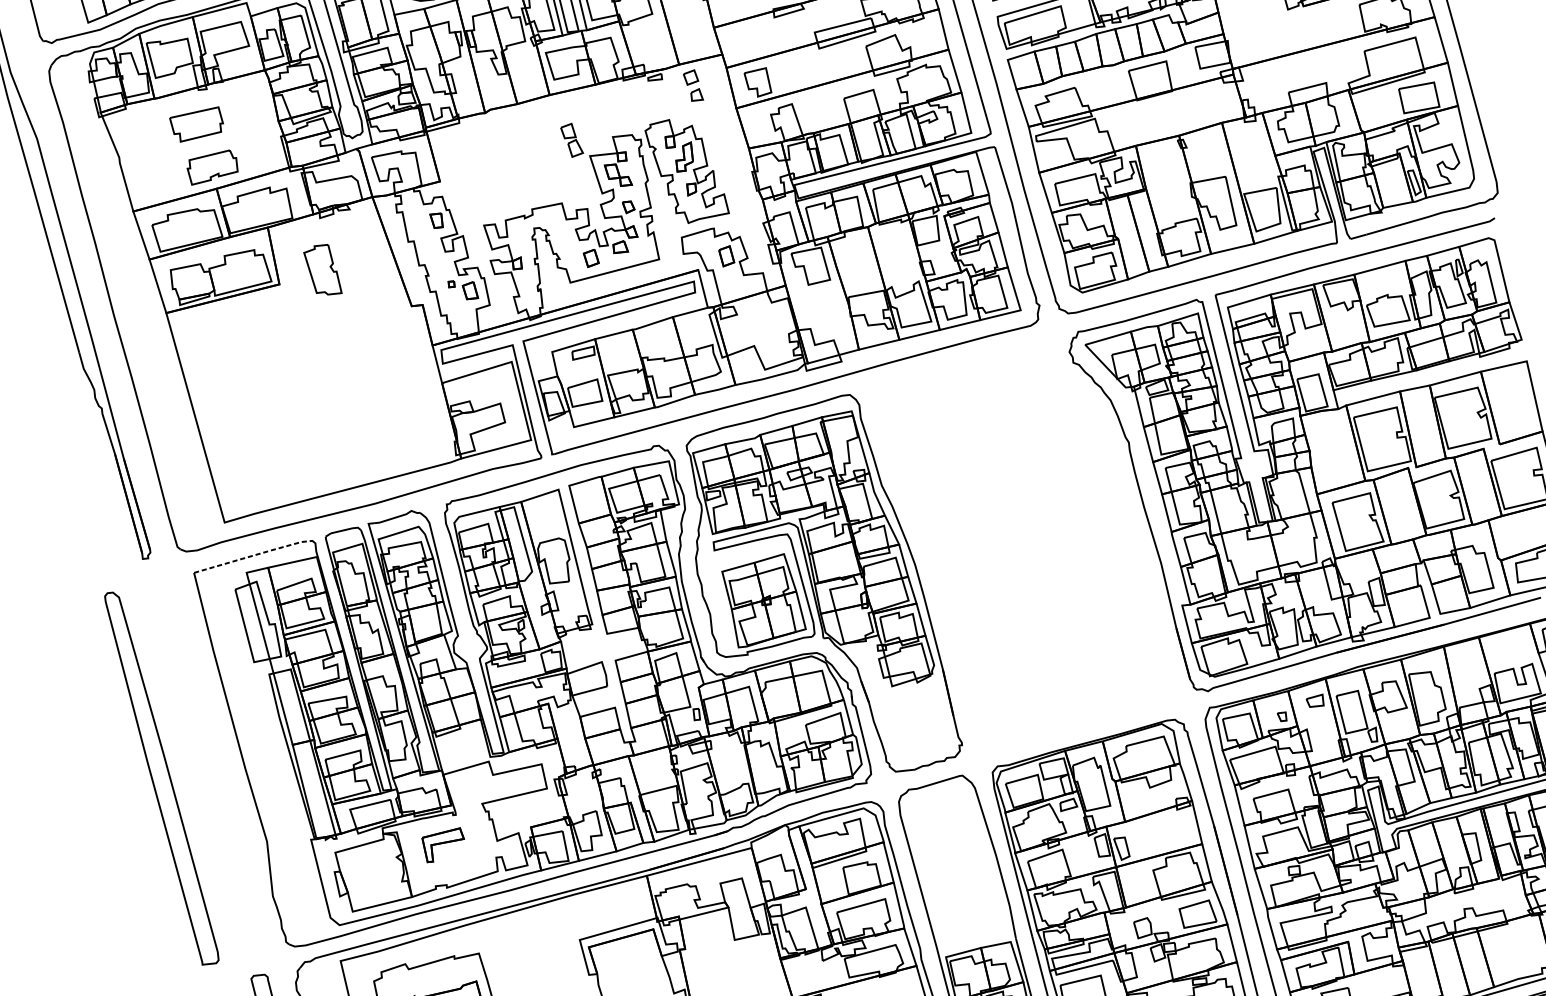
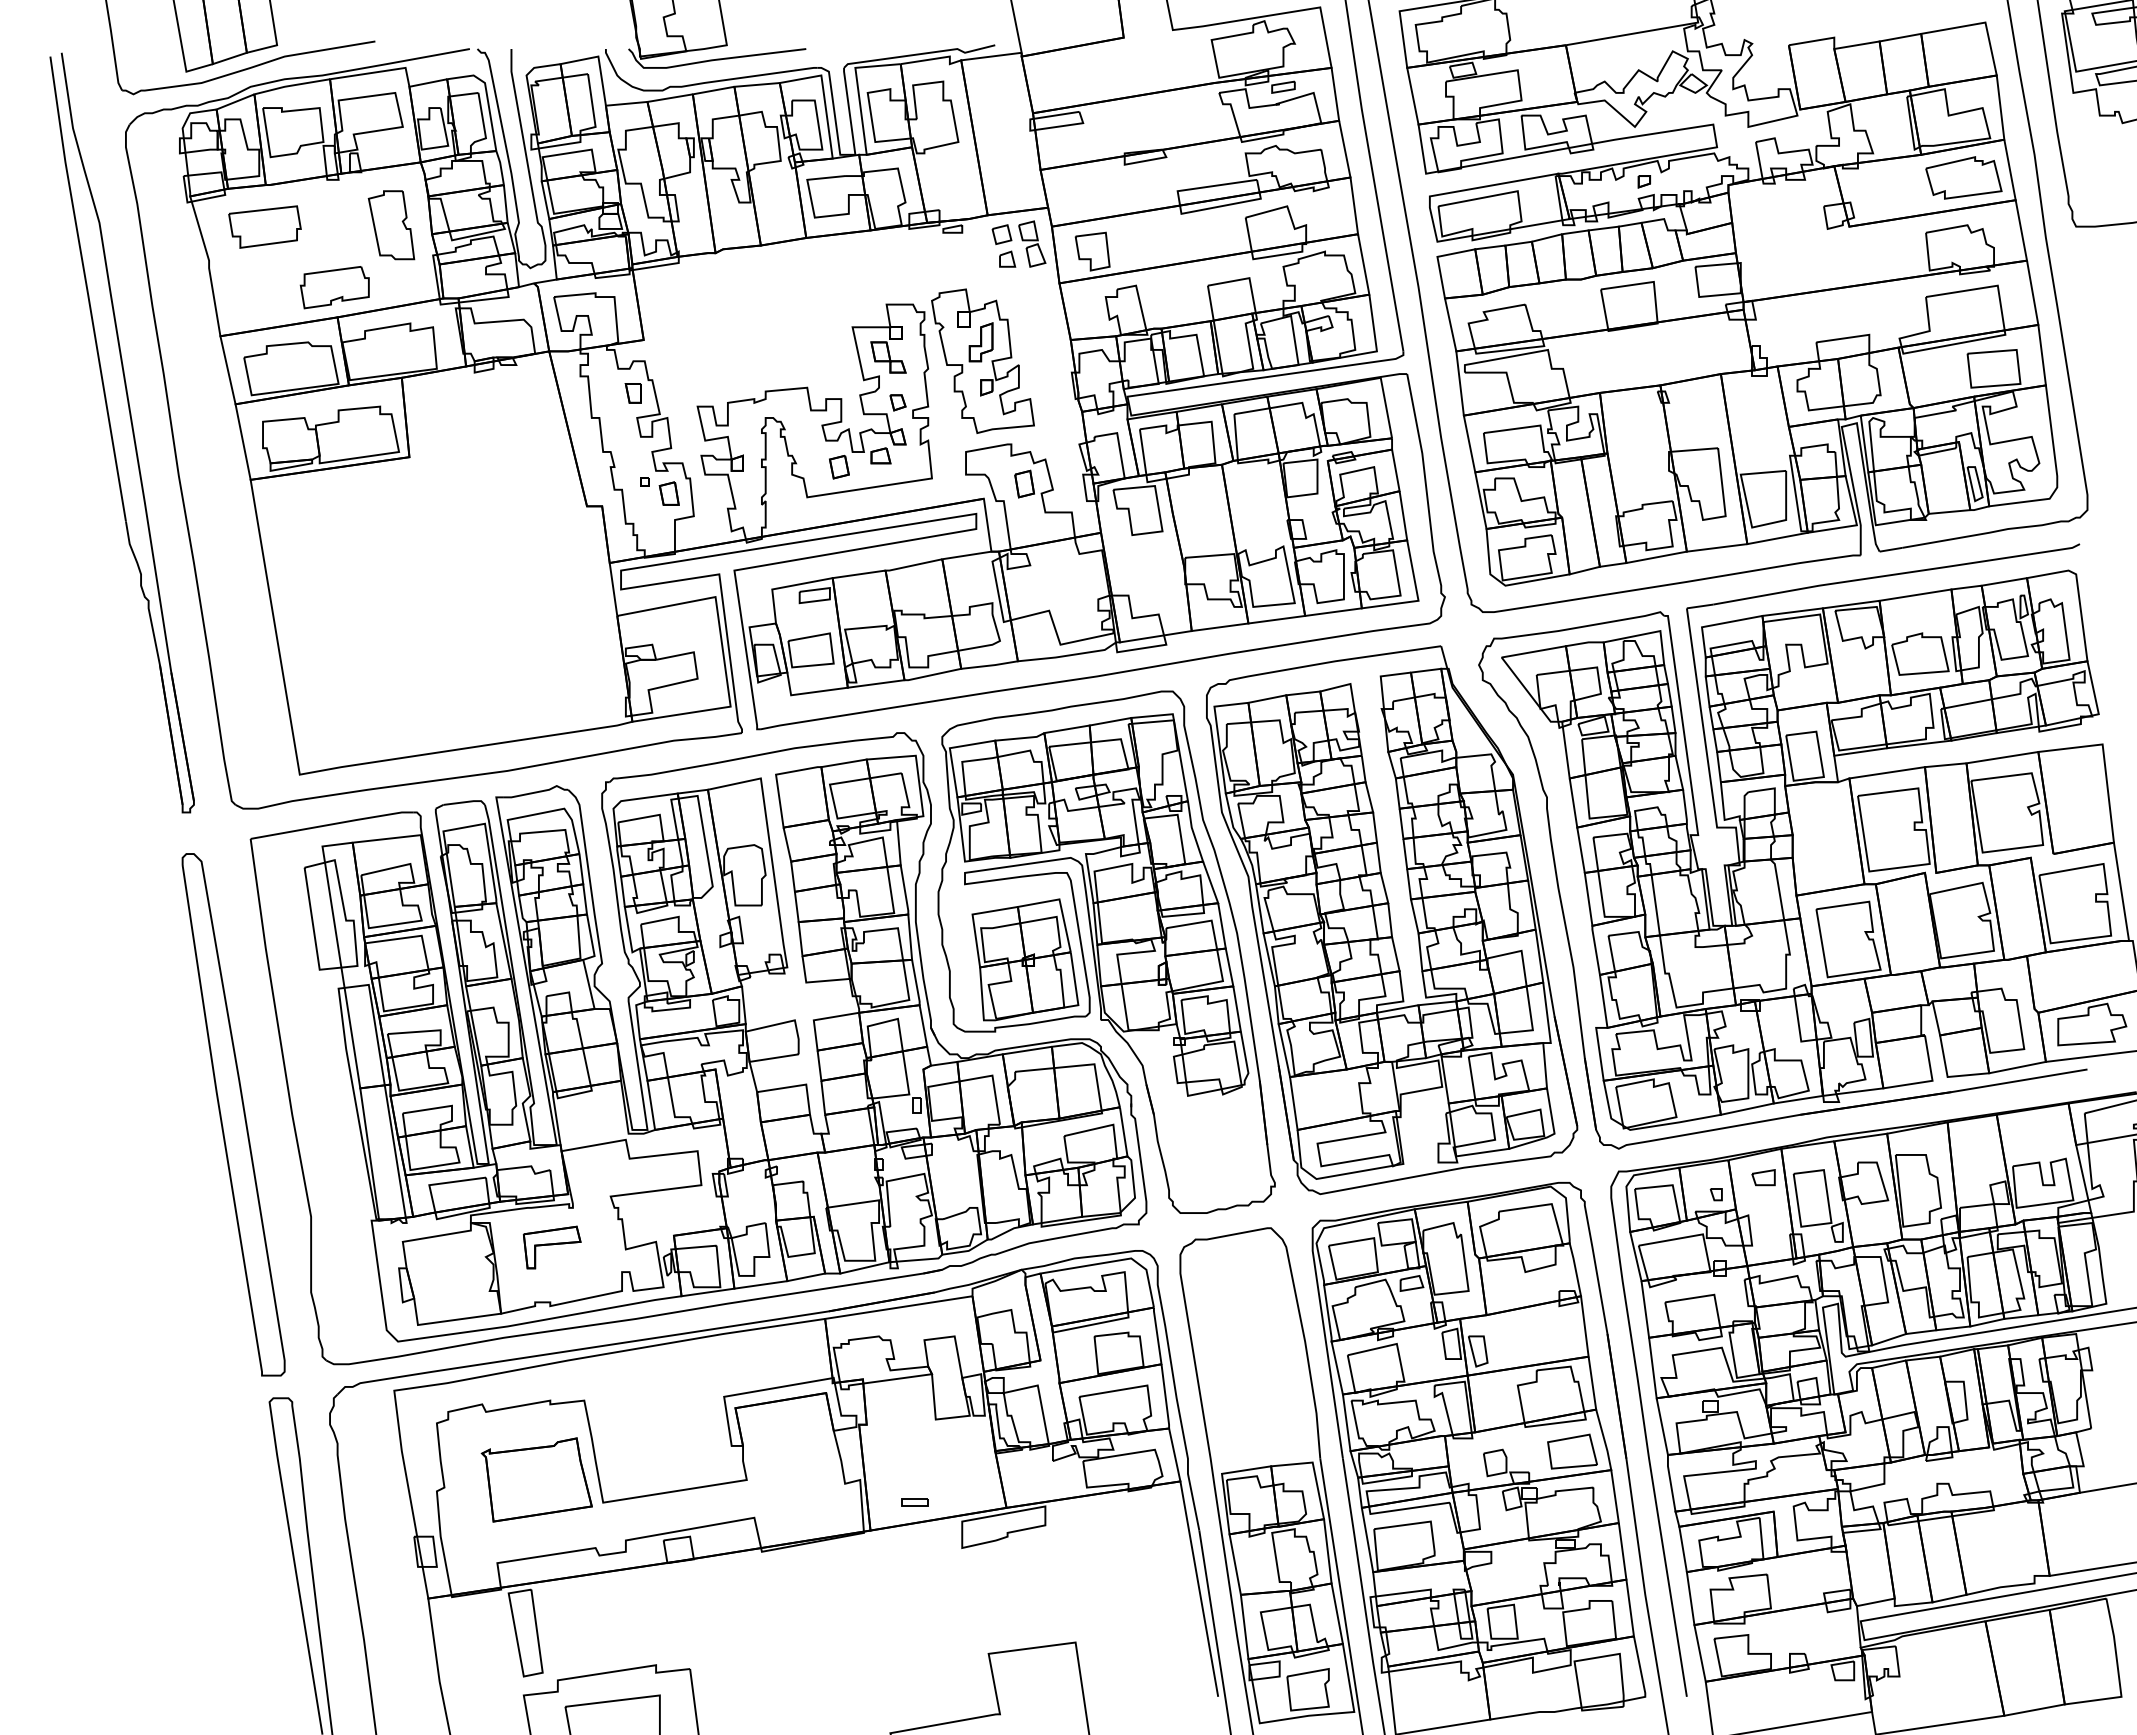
part: (196, 124) -> (264, 226), moved
part: (572, 139) -> (1032, 243), moved
part: (322, 270) -> (391, 225), moved
part: (1026, 543) -> (1392, 920), added
line: (252, 556) -> (332, 824), dashed -> solid
part: (161, 778) -> (233, 1114), moved

